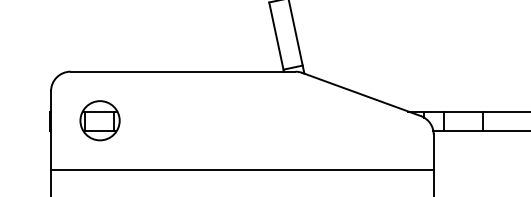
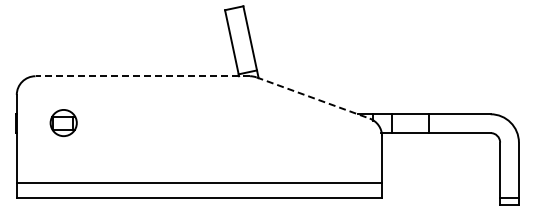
line: (182, 71) -> (142, 76), solid -> dashed
line: (361, 95) -> (313, 98), solid -> dashed
part: (99, 120) -> (63, 122), size x0.7
line: (242, 169) -> (199, 182), moved

